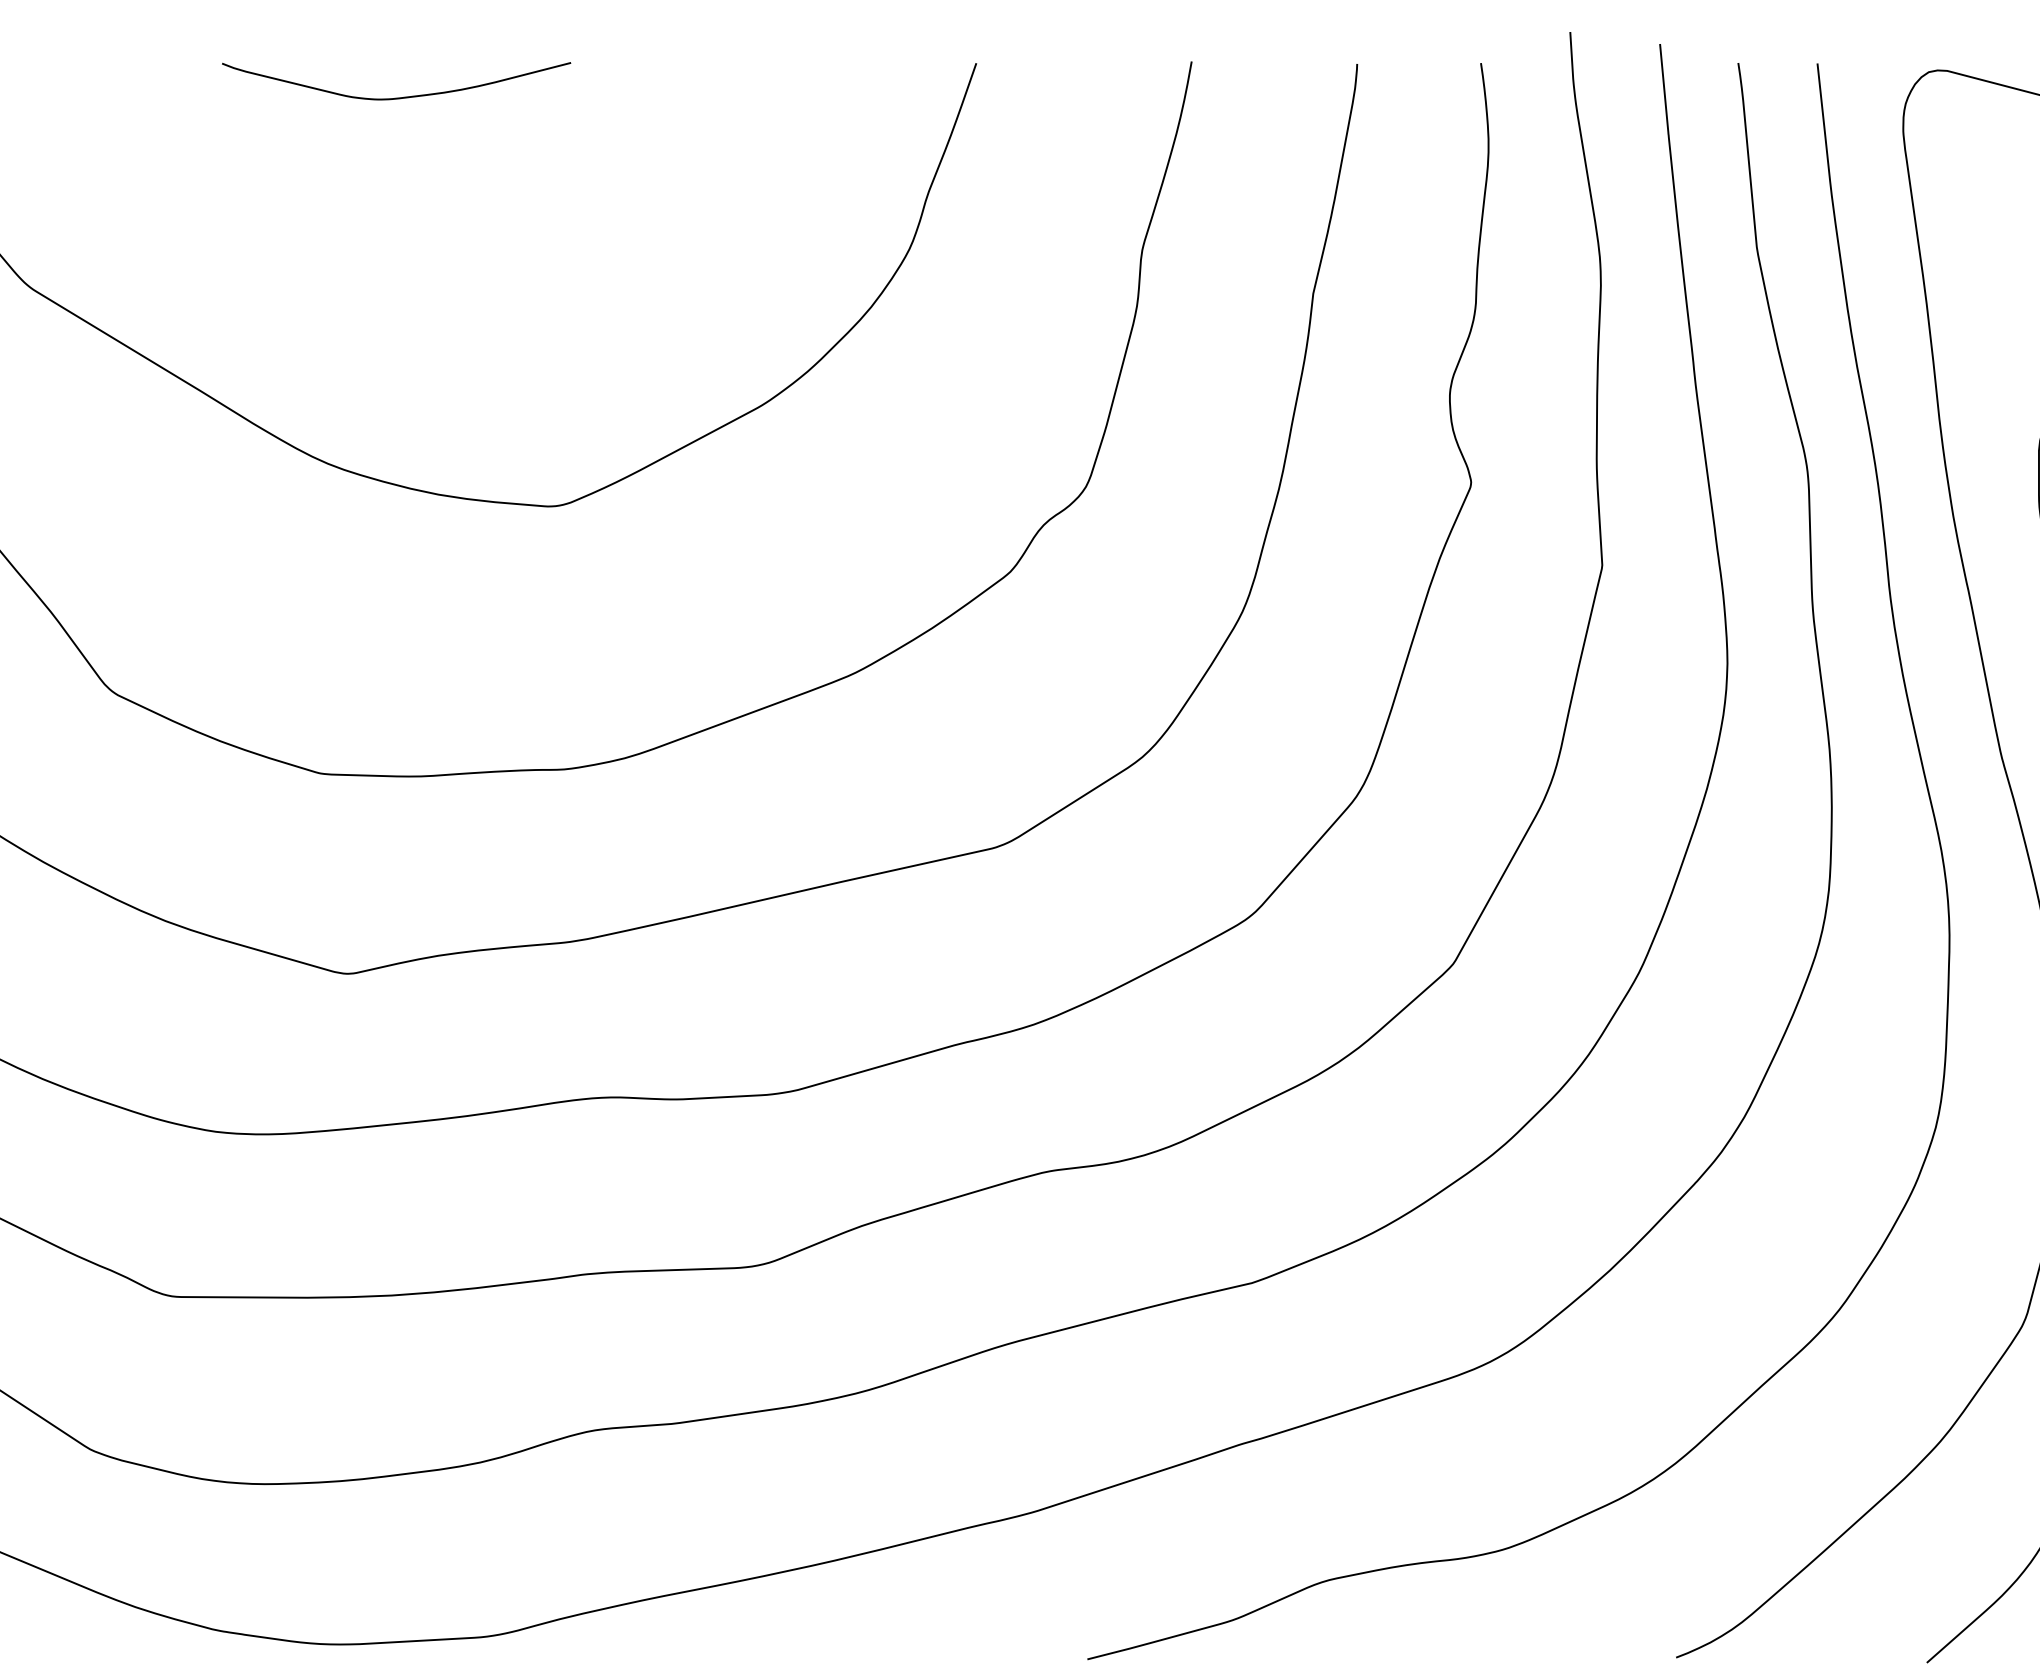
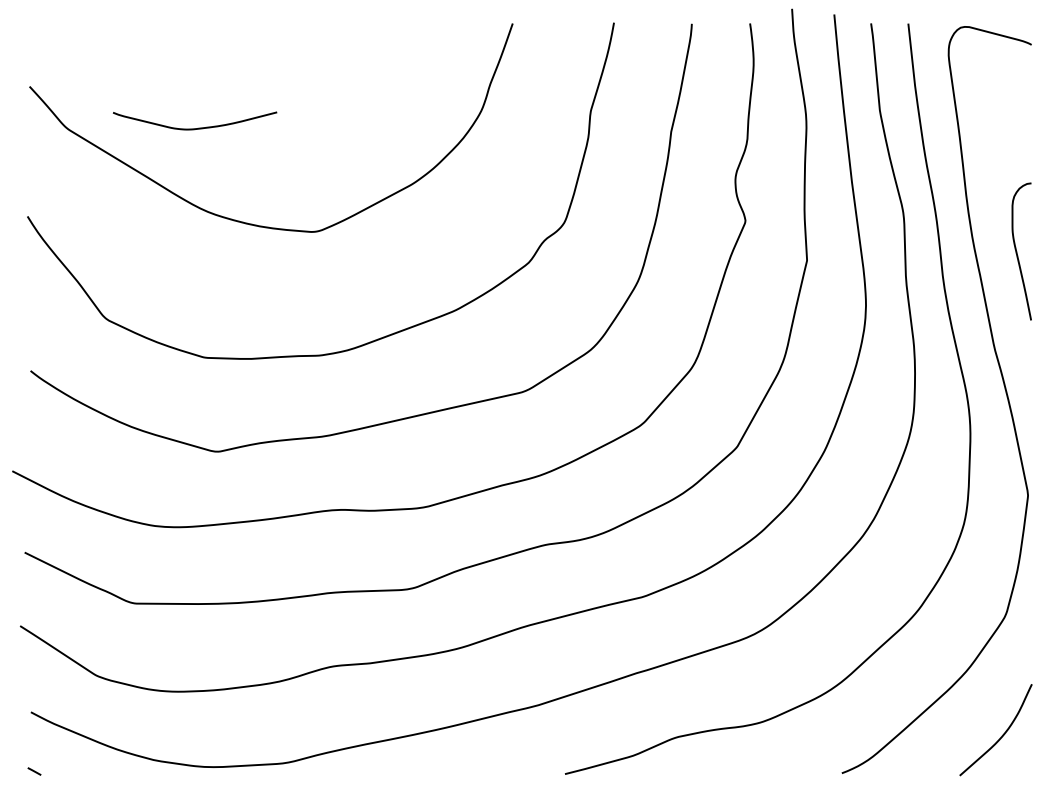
curve: (403, 95) -> (198, 127), moved

